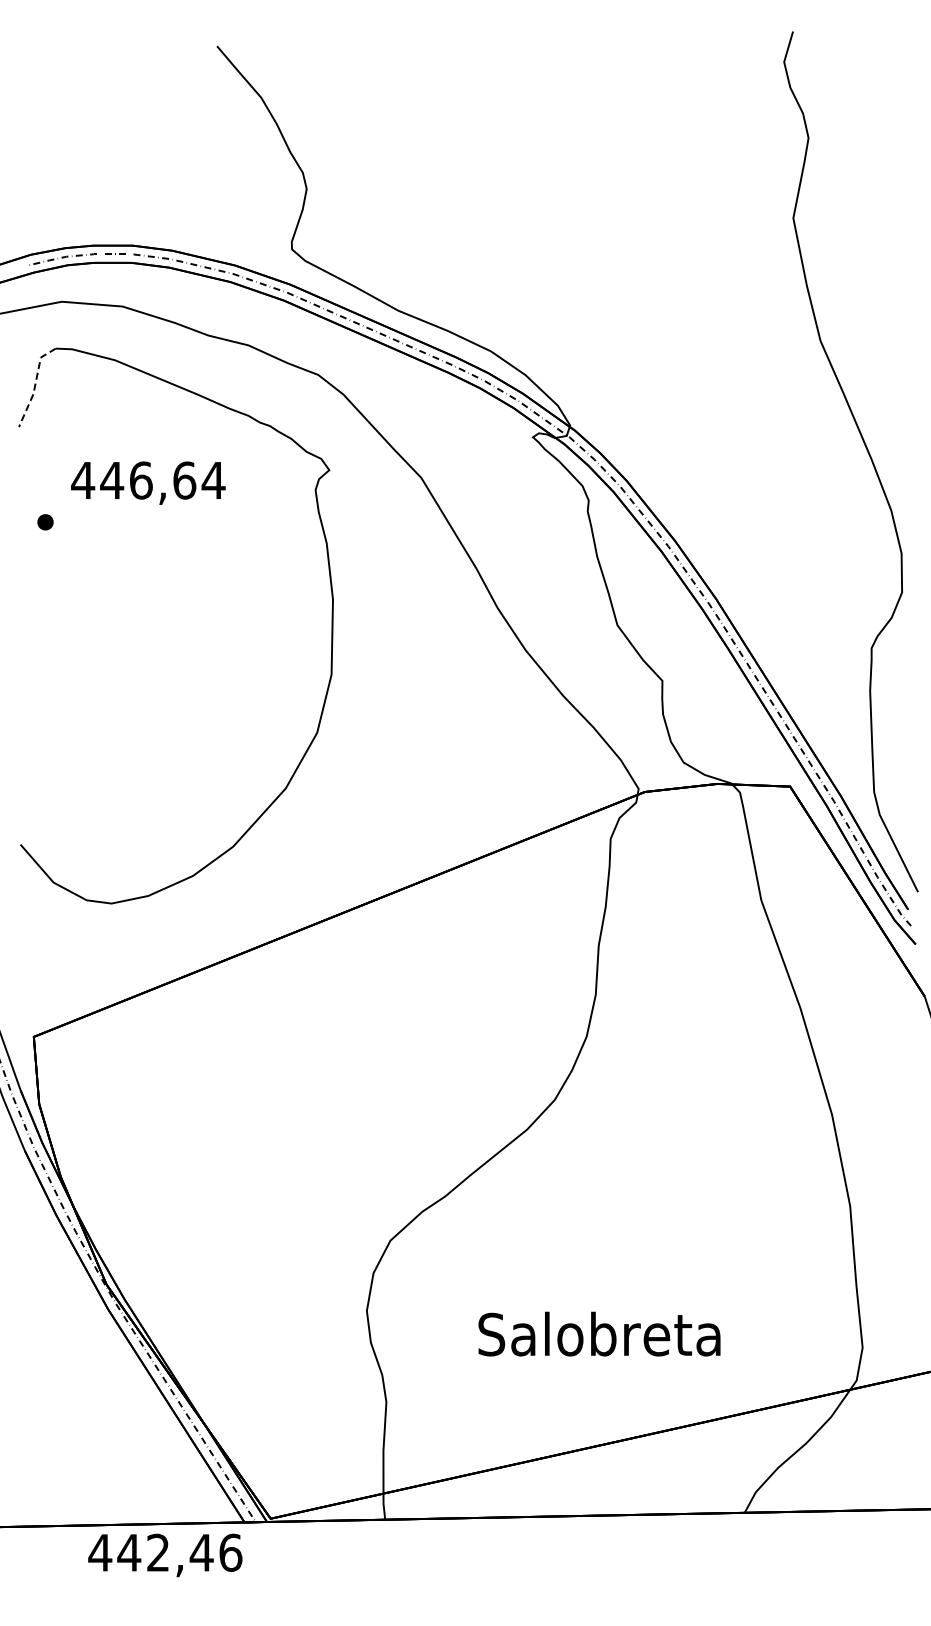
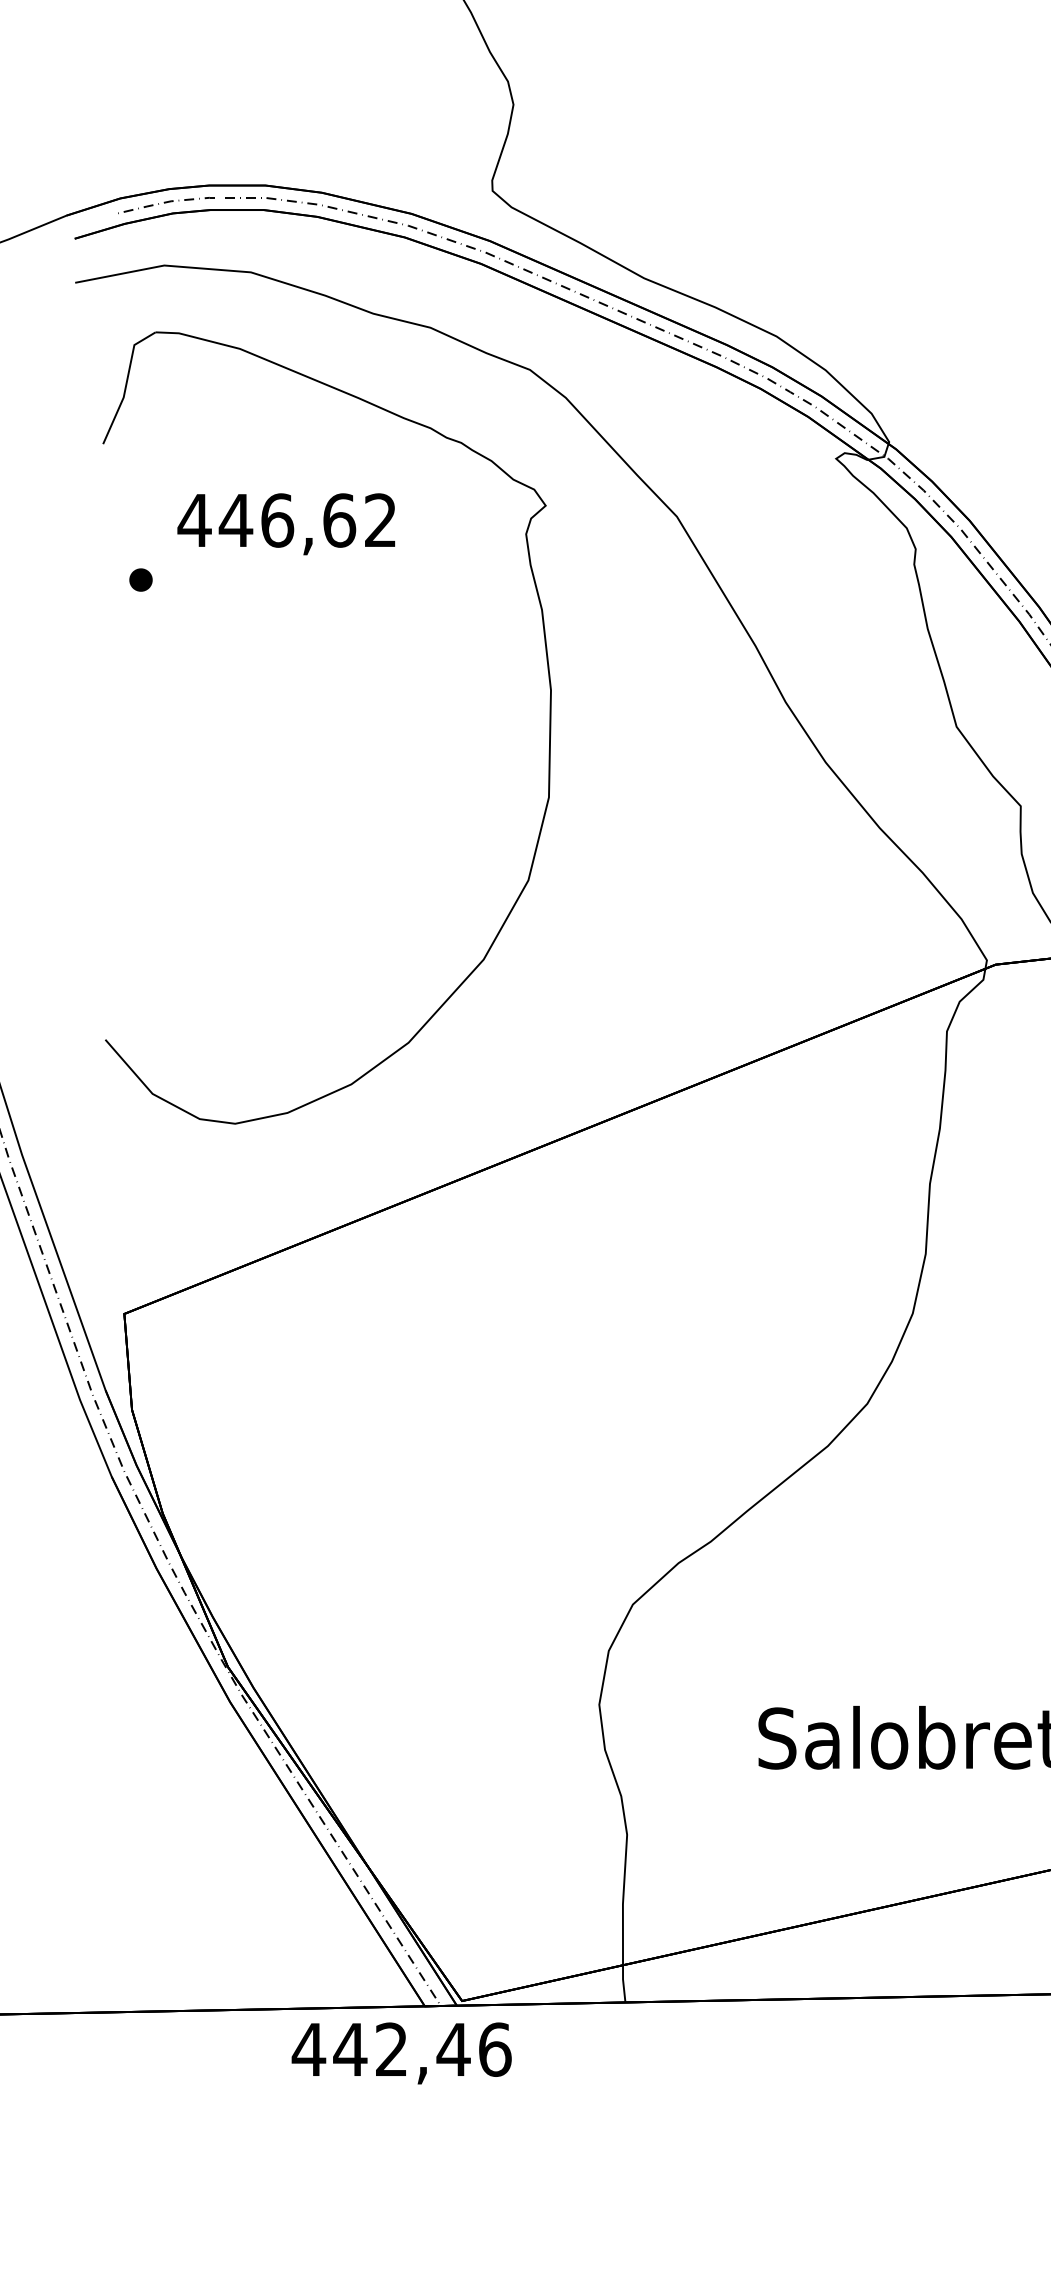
line: (35, 384) -> (126, 383), dashed -> solid
text: (213, 479) -> (380, 519), 446,64 -> 446,62
text: (165, 1555) -> (401, 2053), moved

